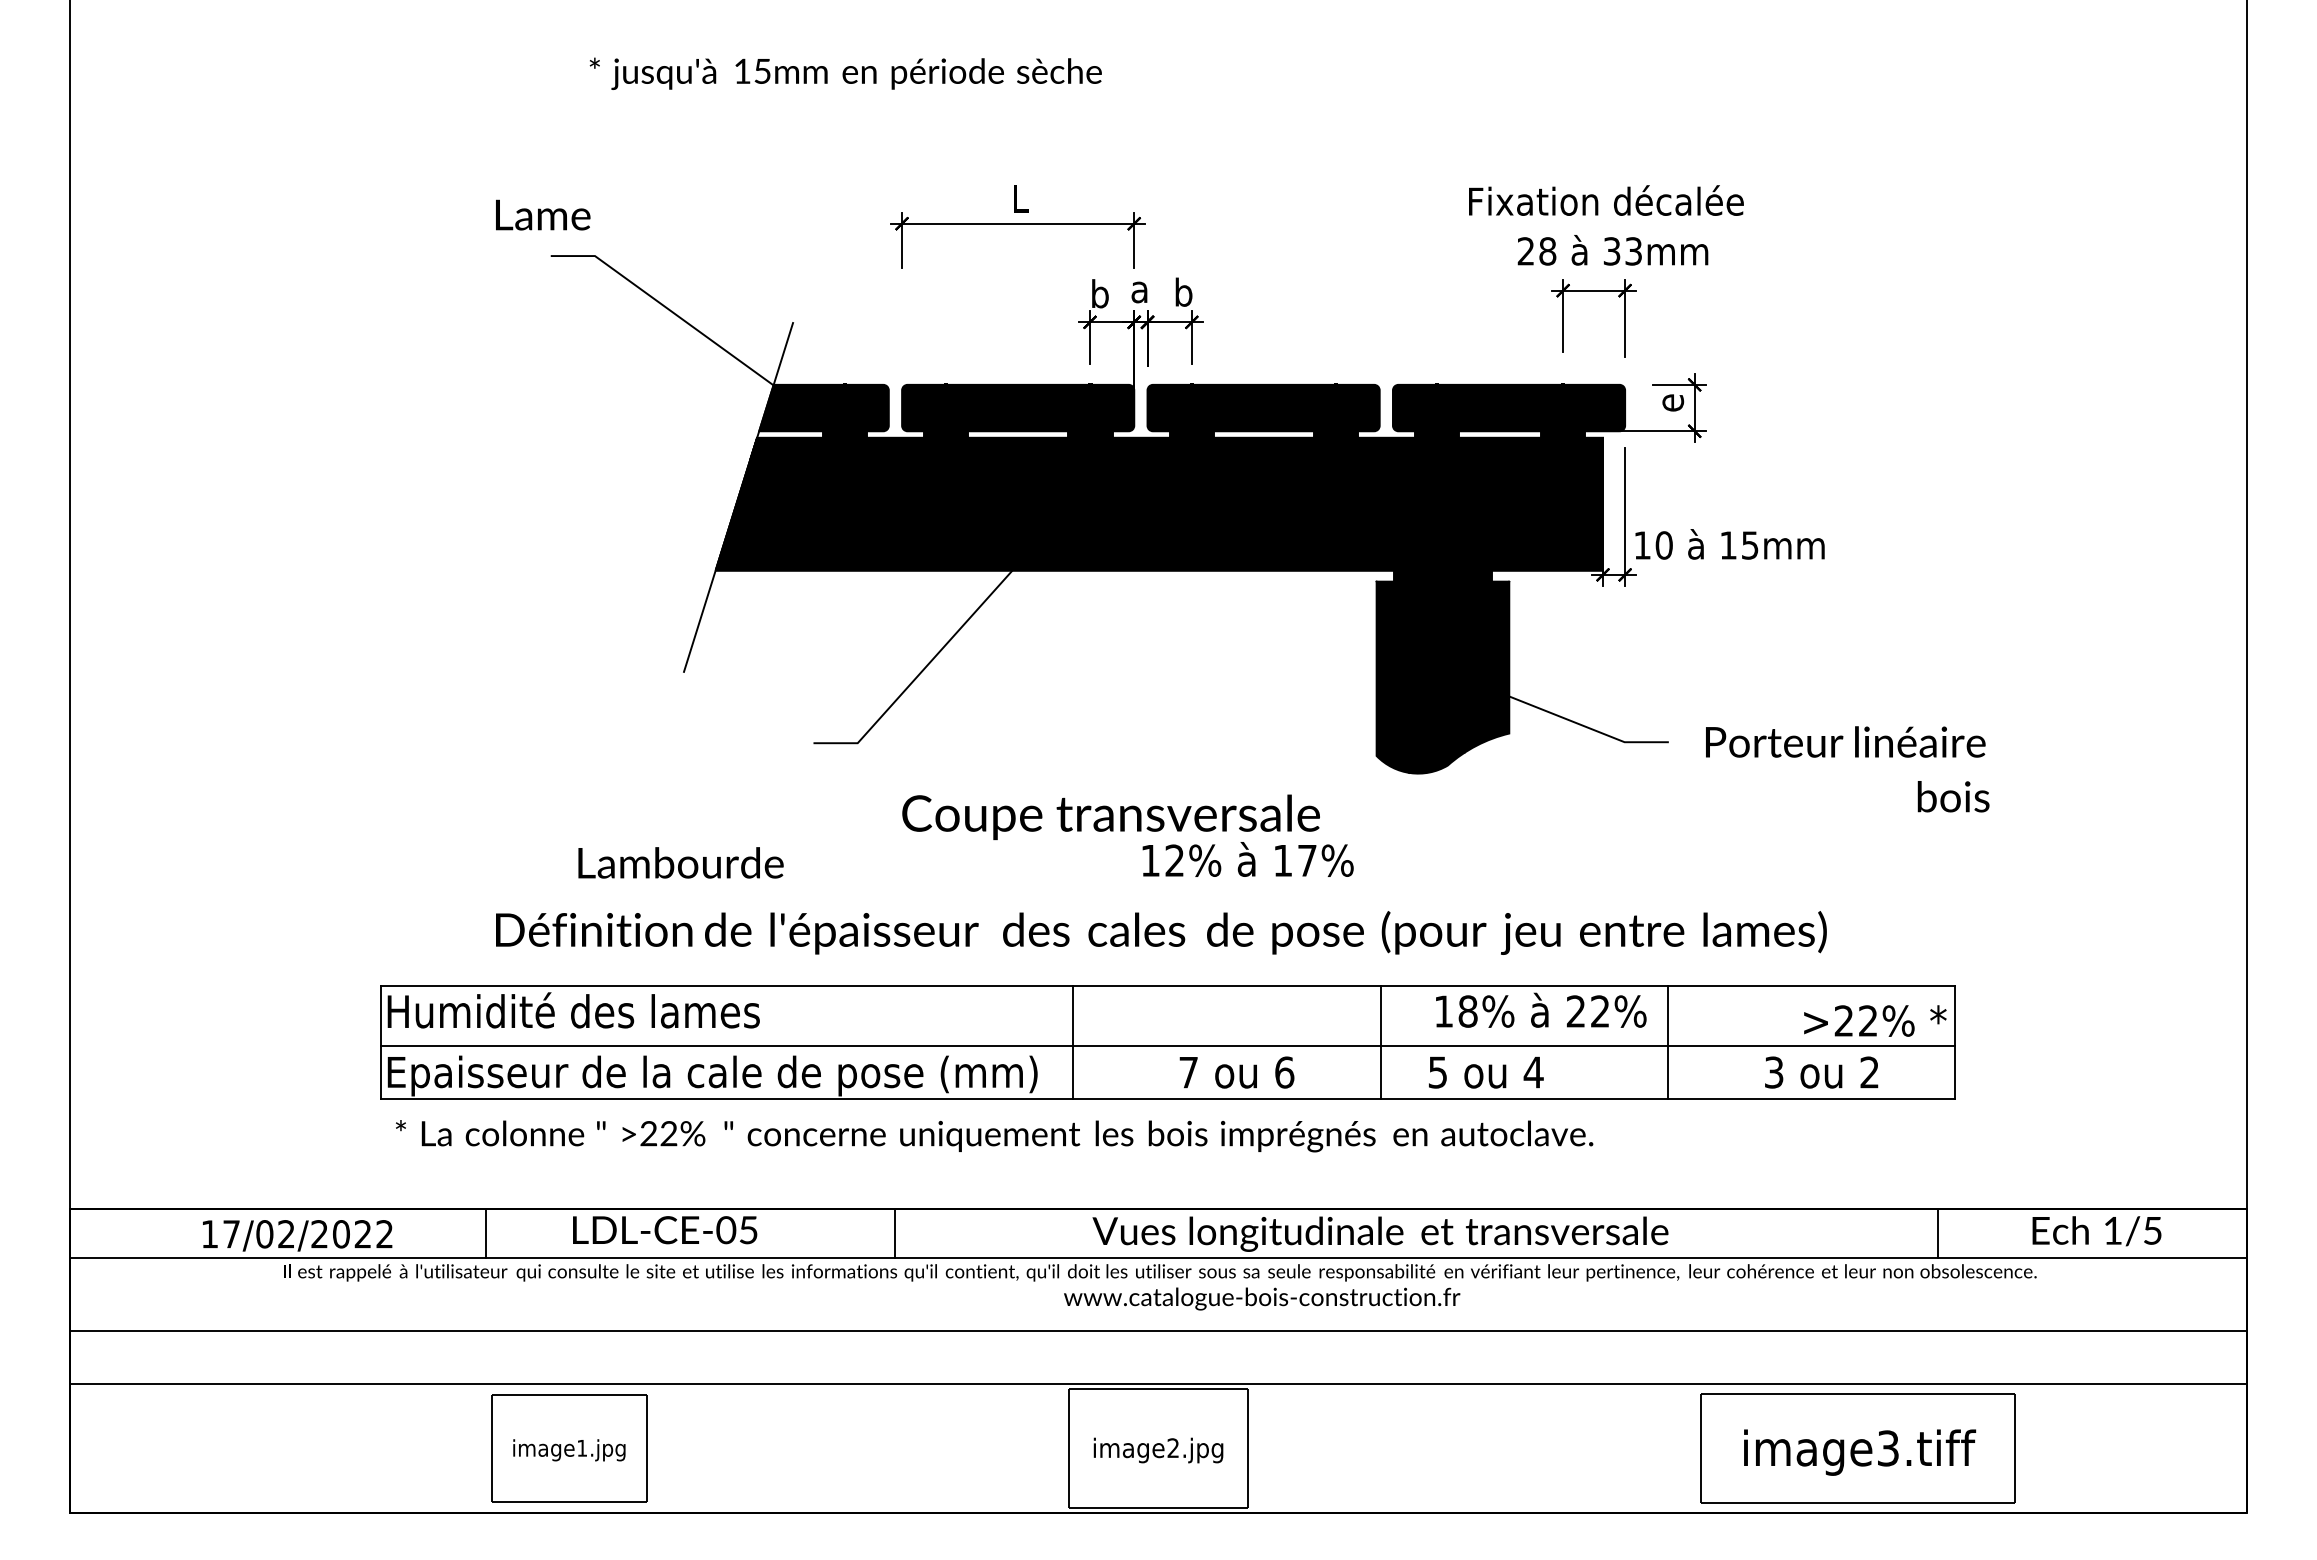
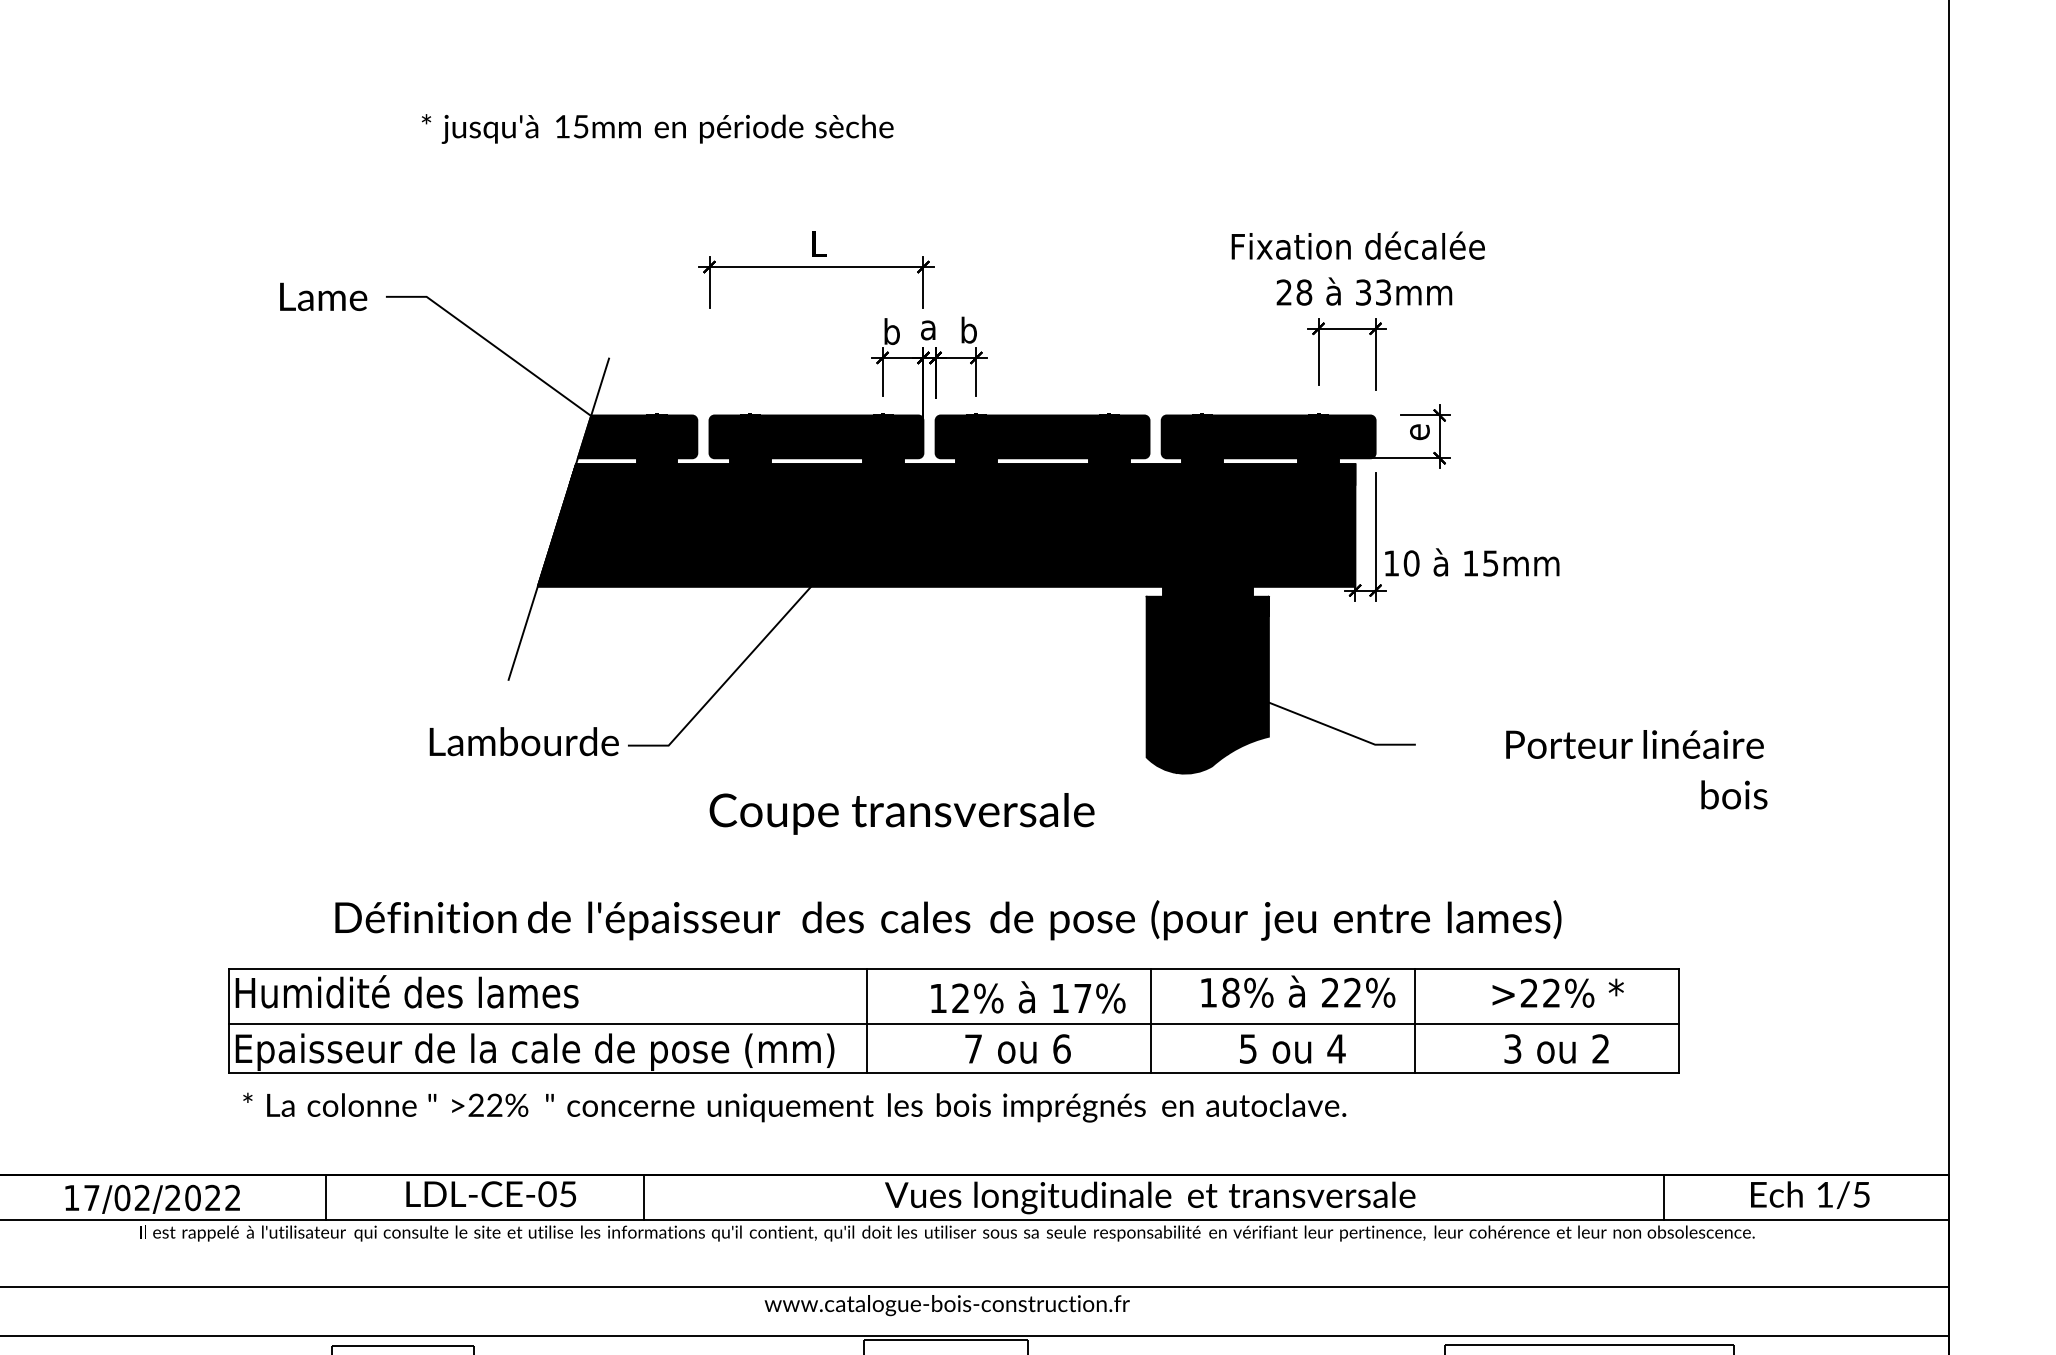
text: (543, 214) -> (323, 296), moved
text: (1847, 769) -> (1636, 769), moved
text: (1247, 859) -> (1027, 997), moved
text: (680, 862) -> (523, 741), moved
text: (1875, 1020) -> (1558, 992), moved
text: (1486, 1072) -> (1293, 1048), moved
line: (894, 1233) -> (643, 1197), moved
text: (1262, 1298) -> (947, 1305), moved

